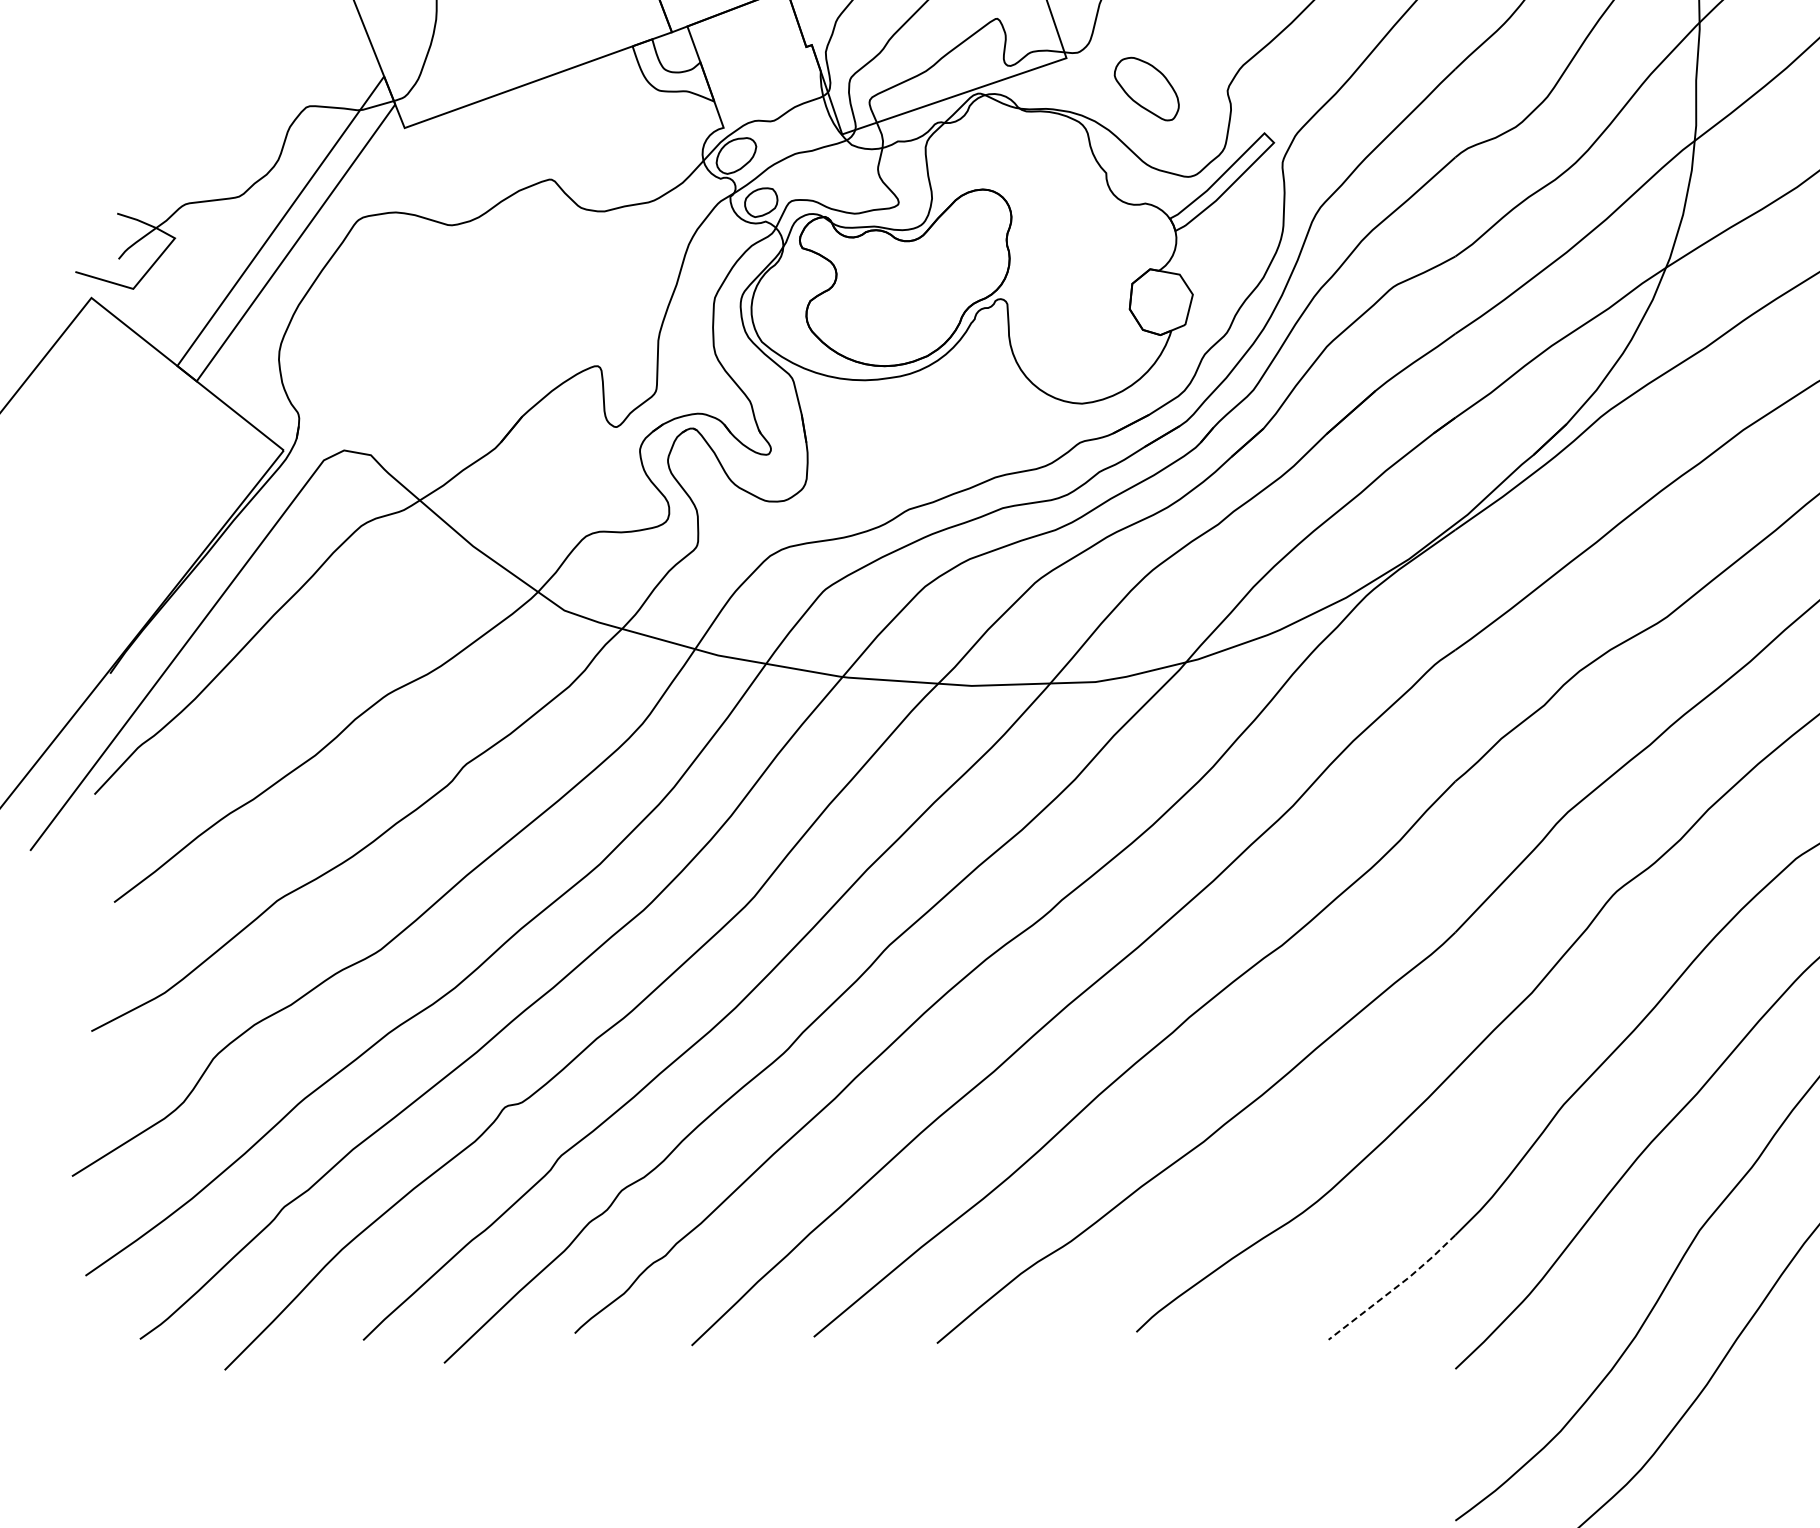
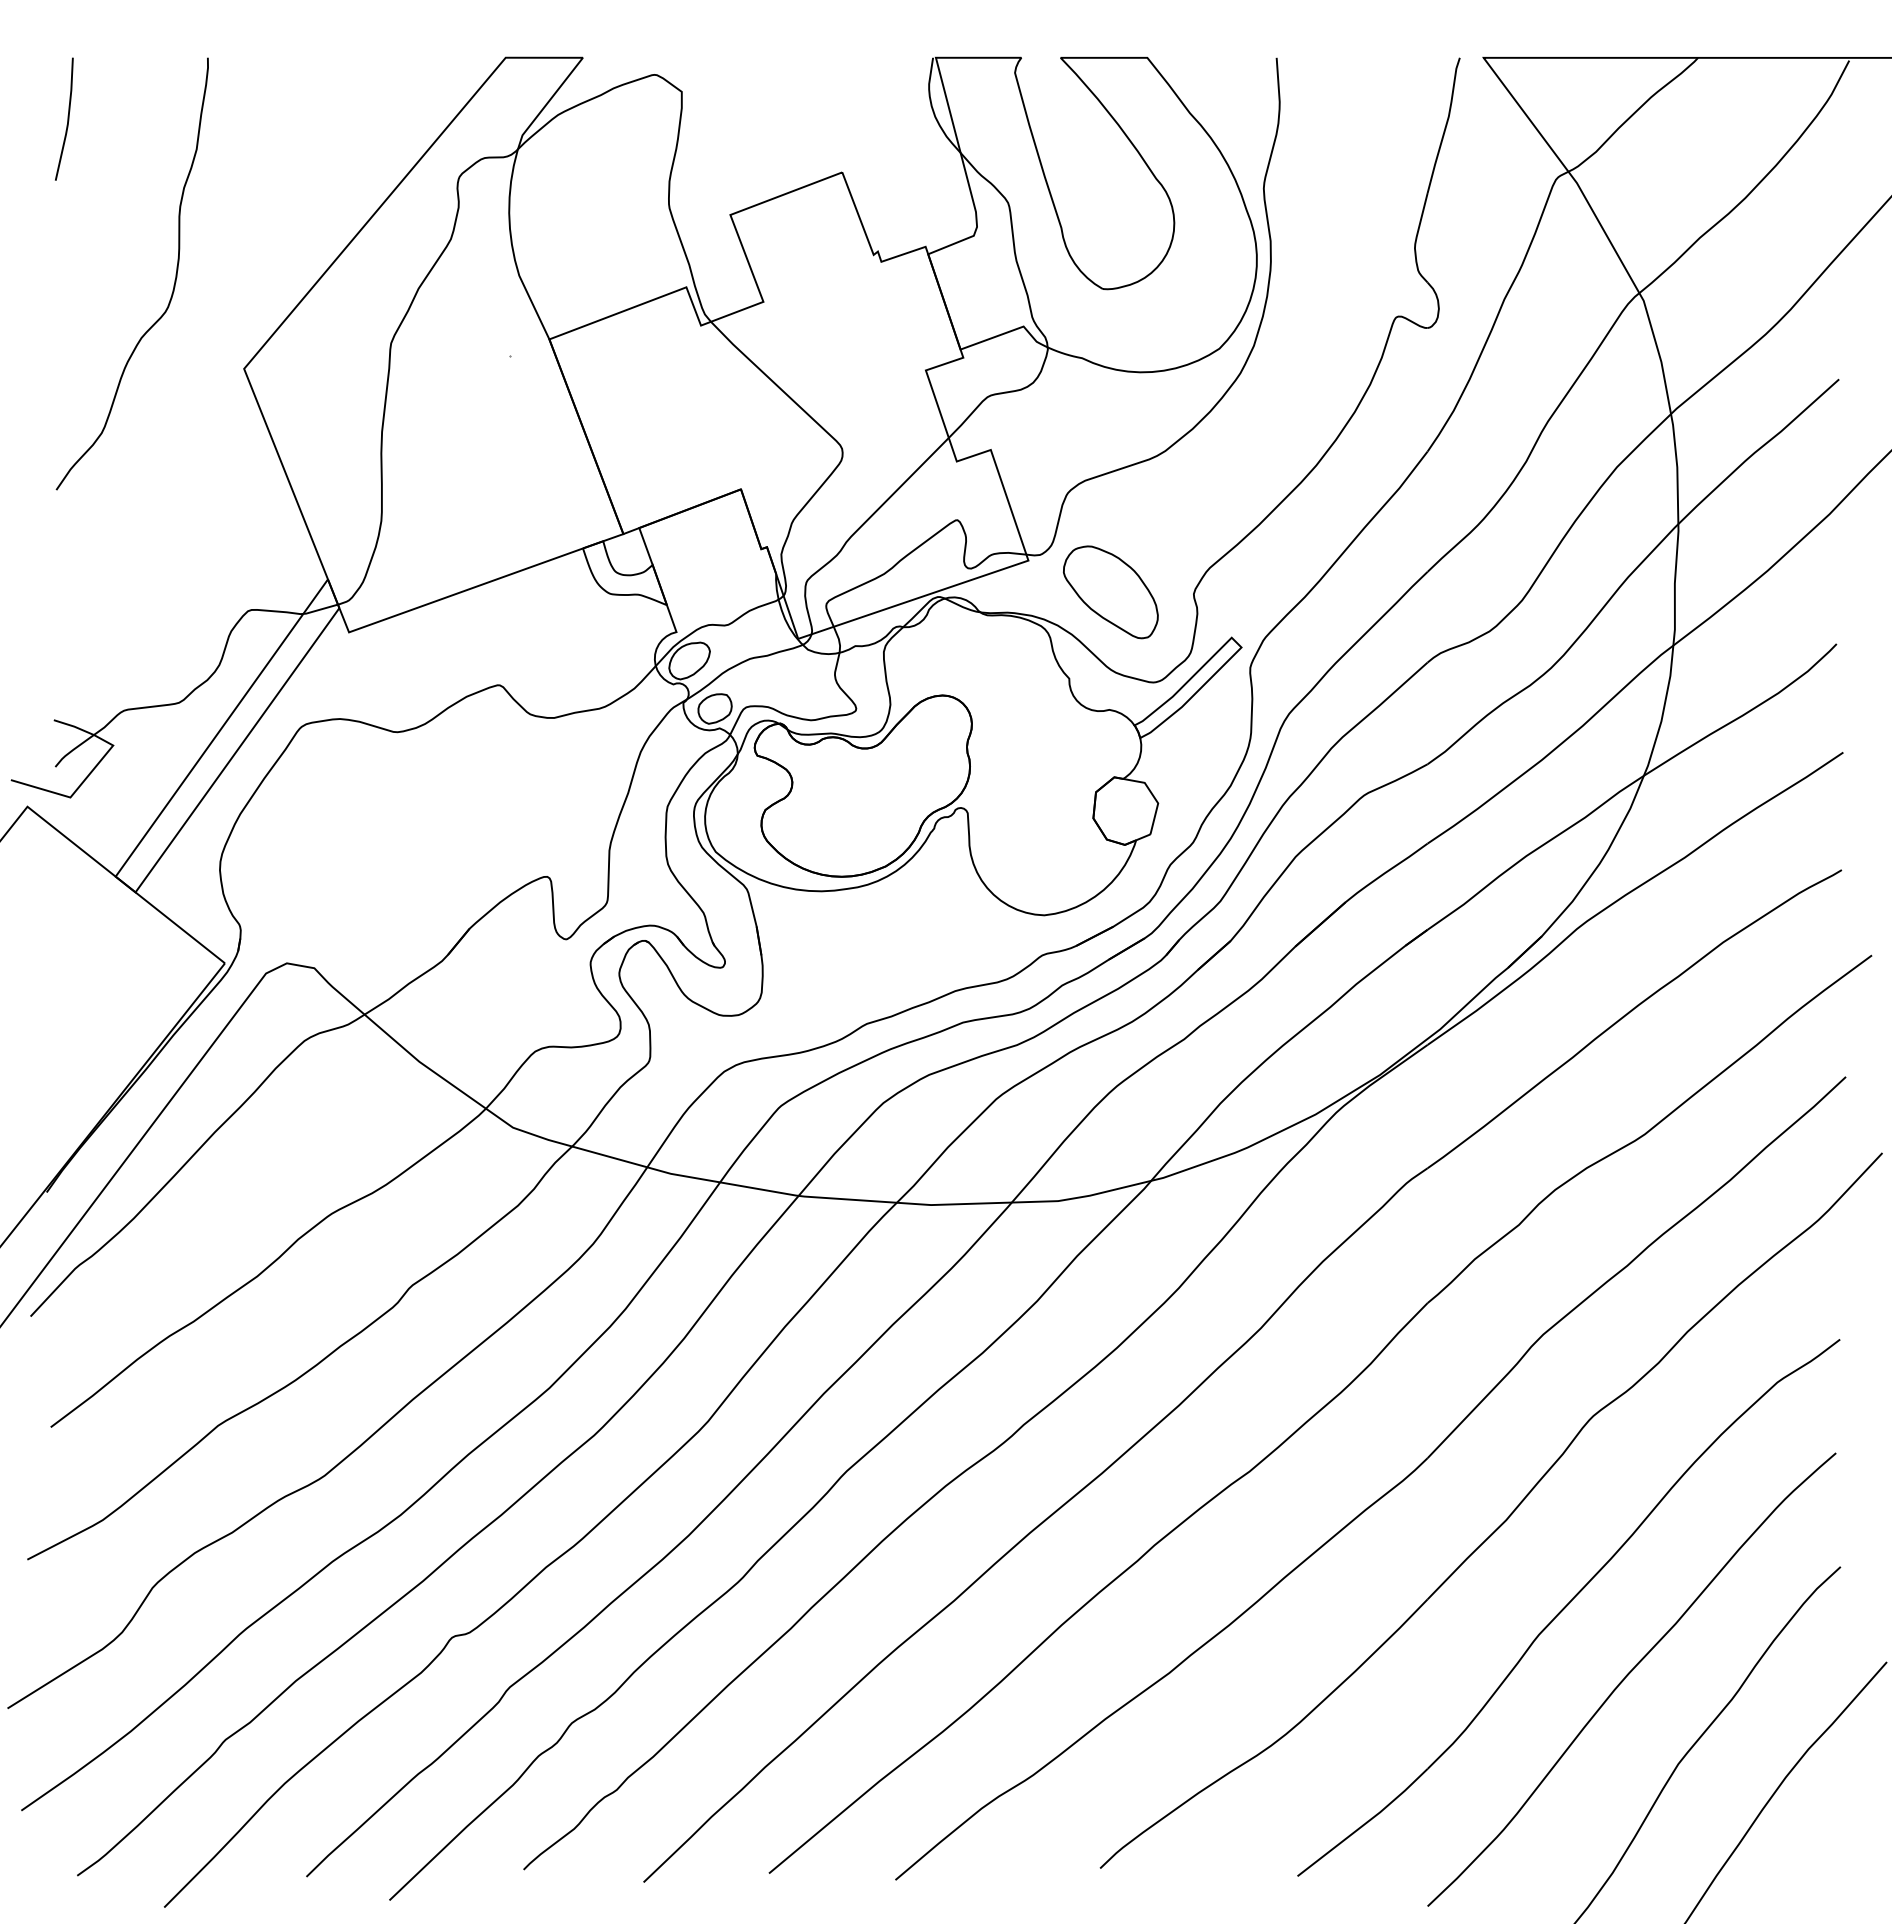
part: (1146, 89) -> (1110, 592), size x1.43
line: (1394, 1288) -> (1365, 1823), dashed -> solid

